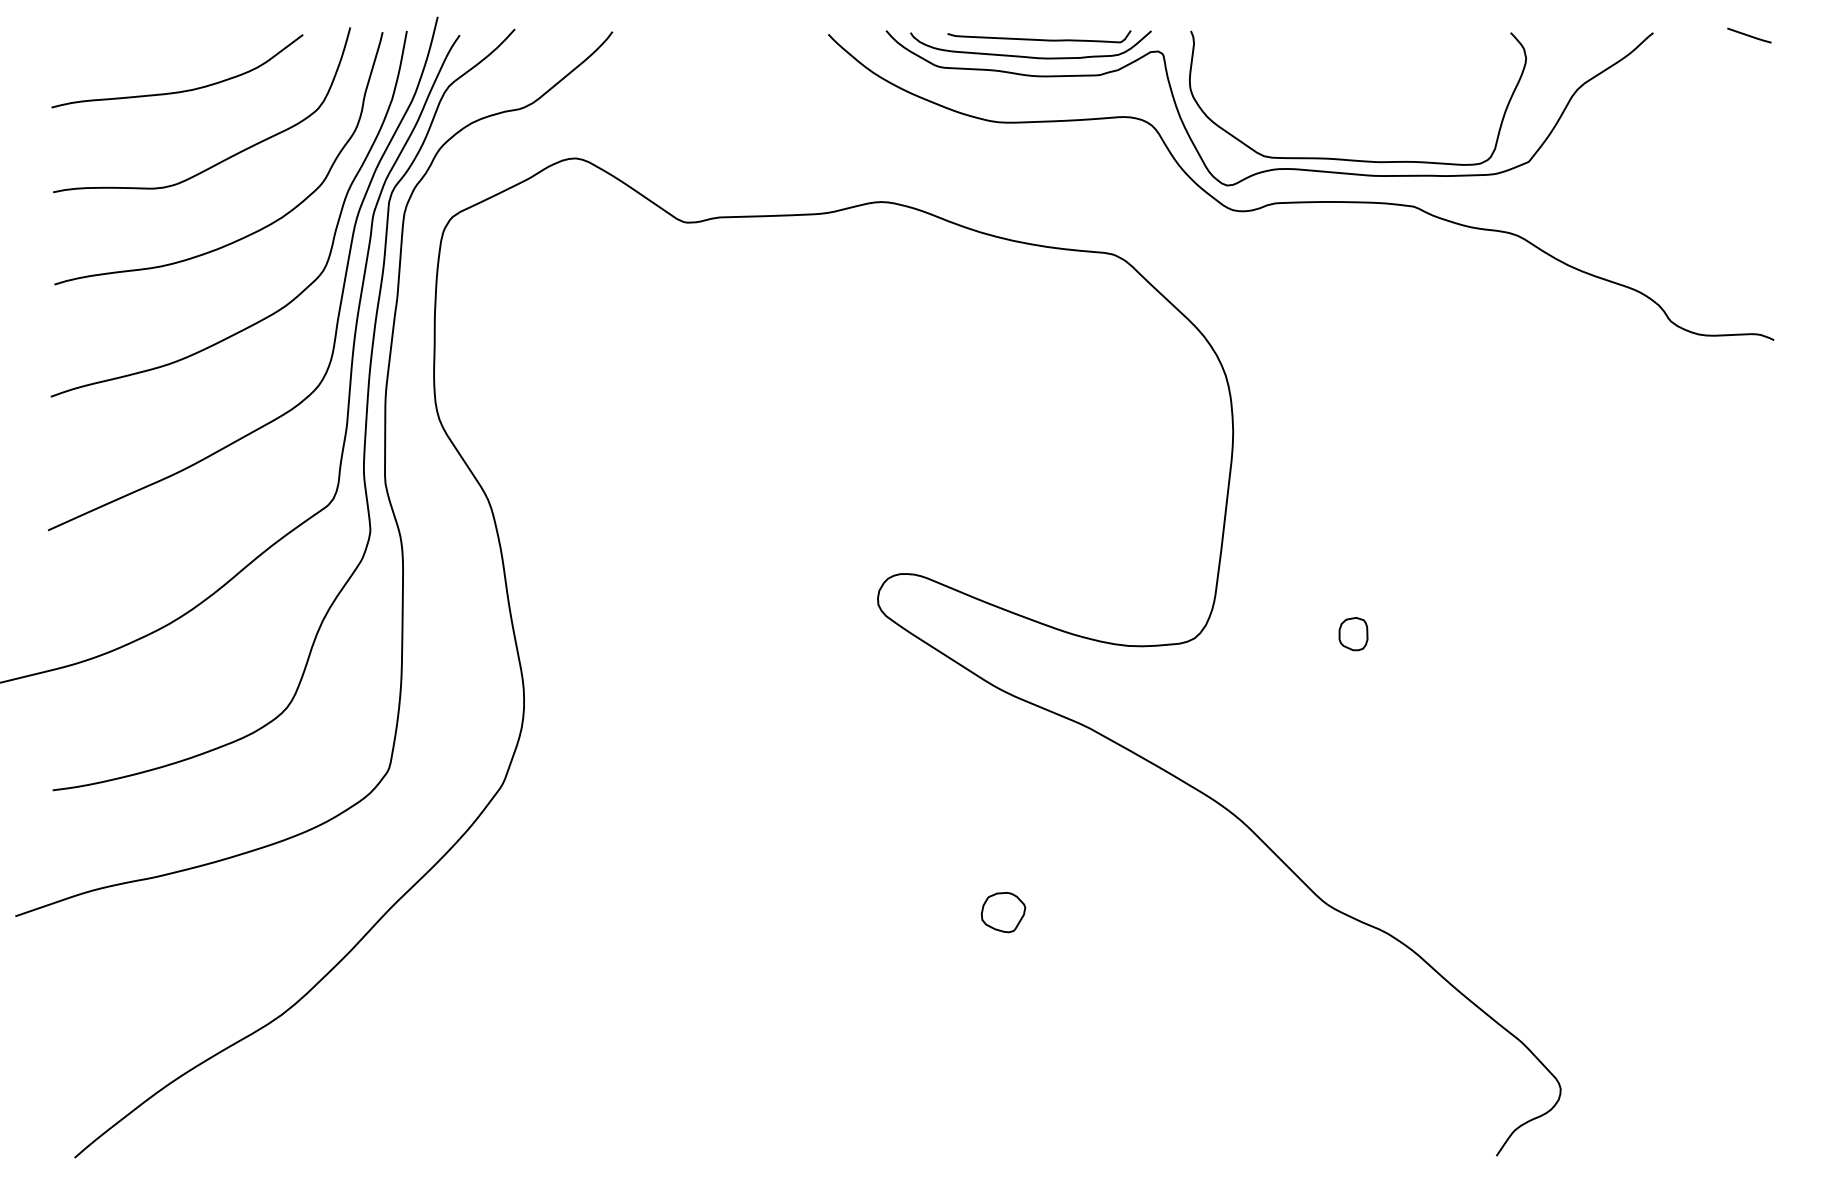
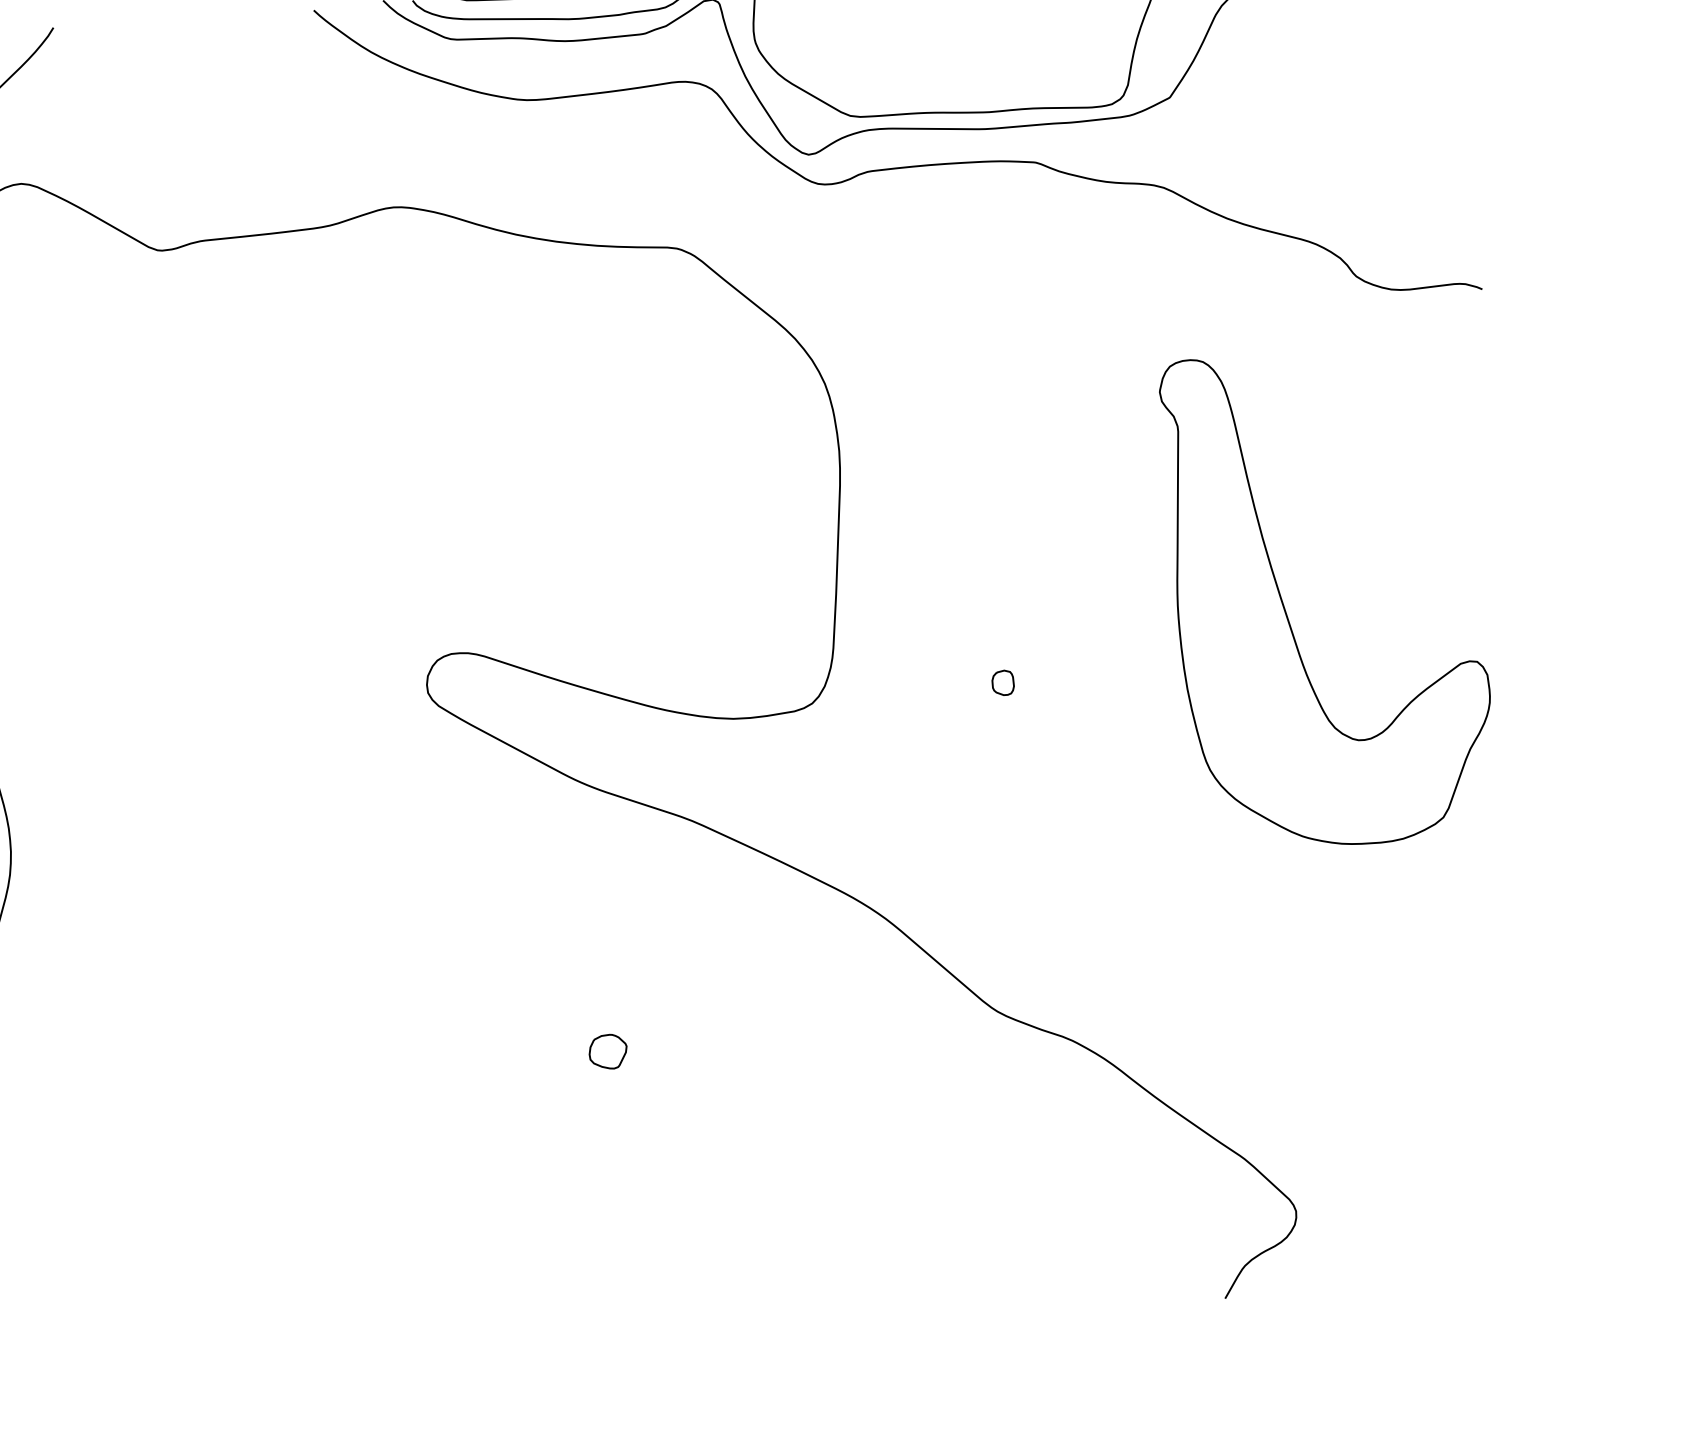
part: (1591, 591) -> (1286, 609), added
part: (1352, 633) -> (1002, 682), size x0.62
part: (1003, 912) -> (608, 1051), size x0.71

